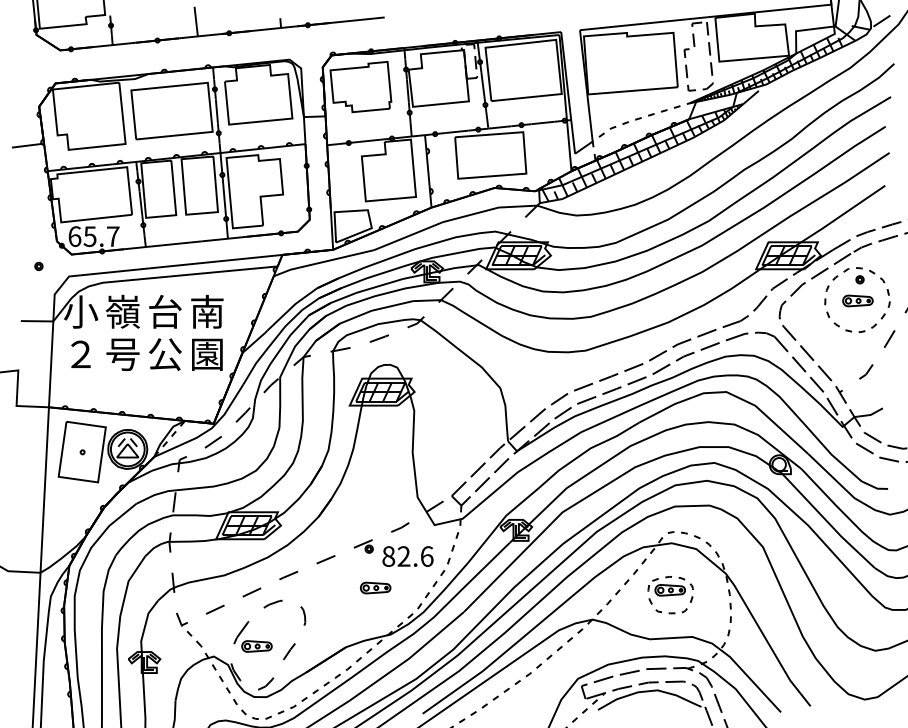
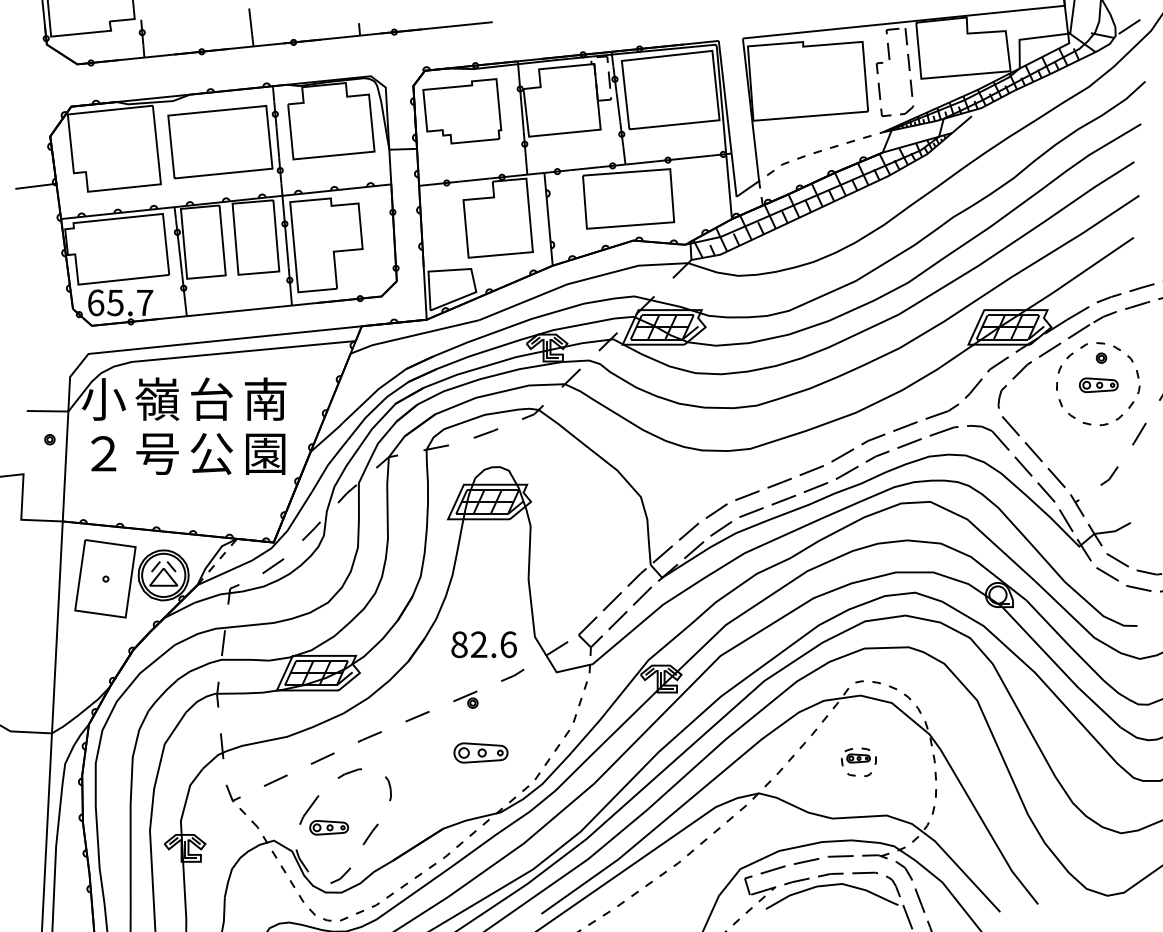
part: (38, 266) -> (49, 439), moved
text: (407, 556) -> (483, 644), moved
part: (375, 587) -> (480, 752), size x1.4
part: (670, 595) -> (858, 762), size x0.6

